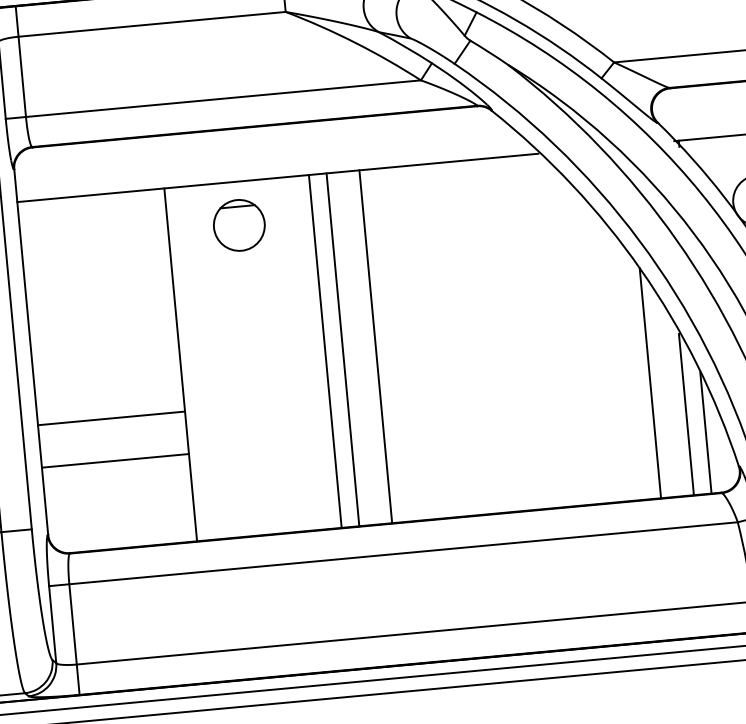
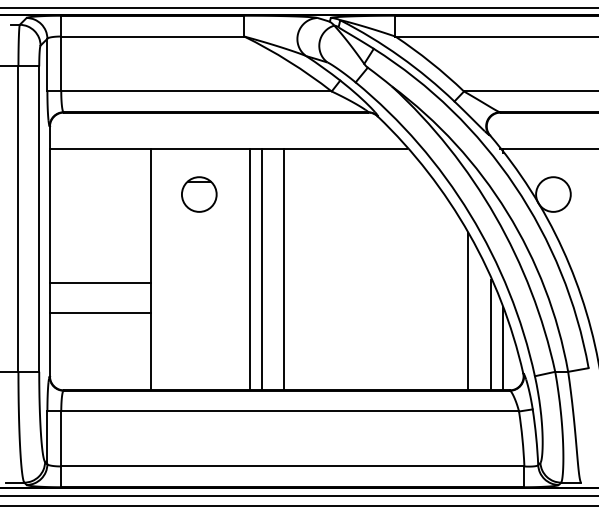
part: (239, 225) -> (199, 194), moved
line: (111, 418) -> (100, 282), moved
line: (115, 460) -> (100, 312), moved

